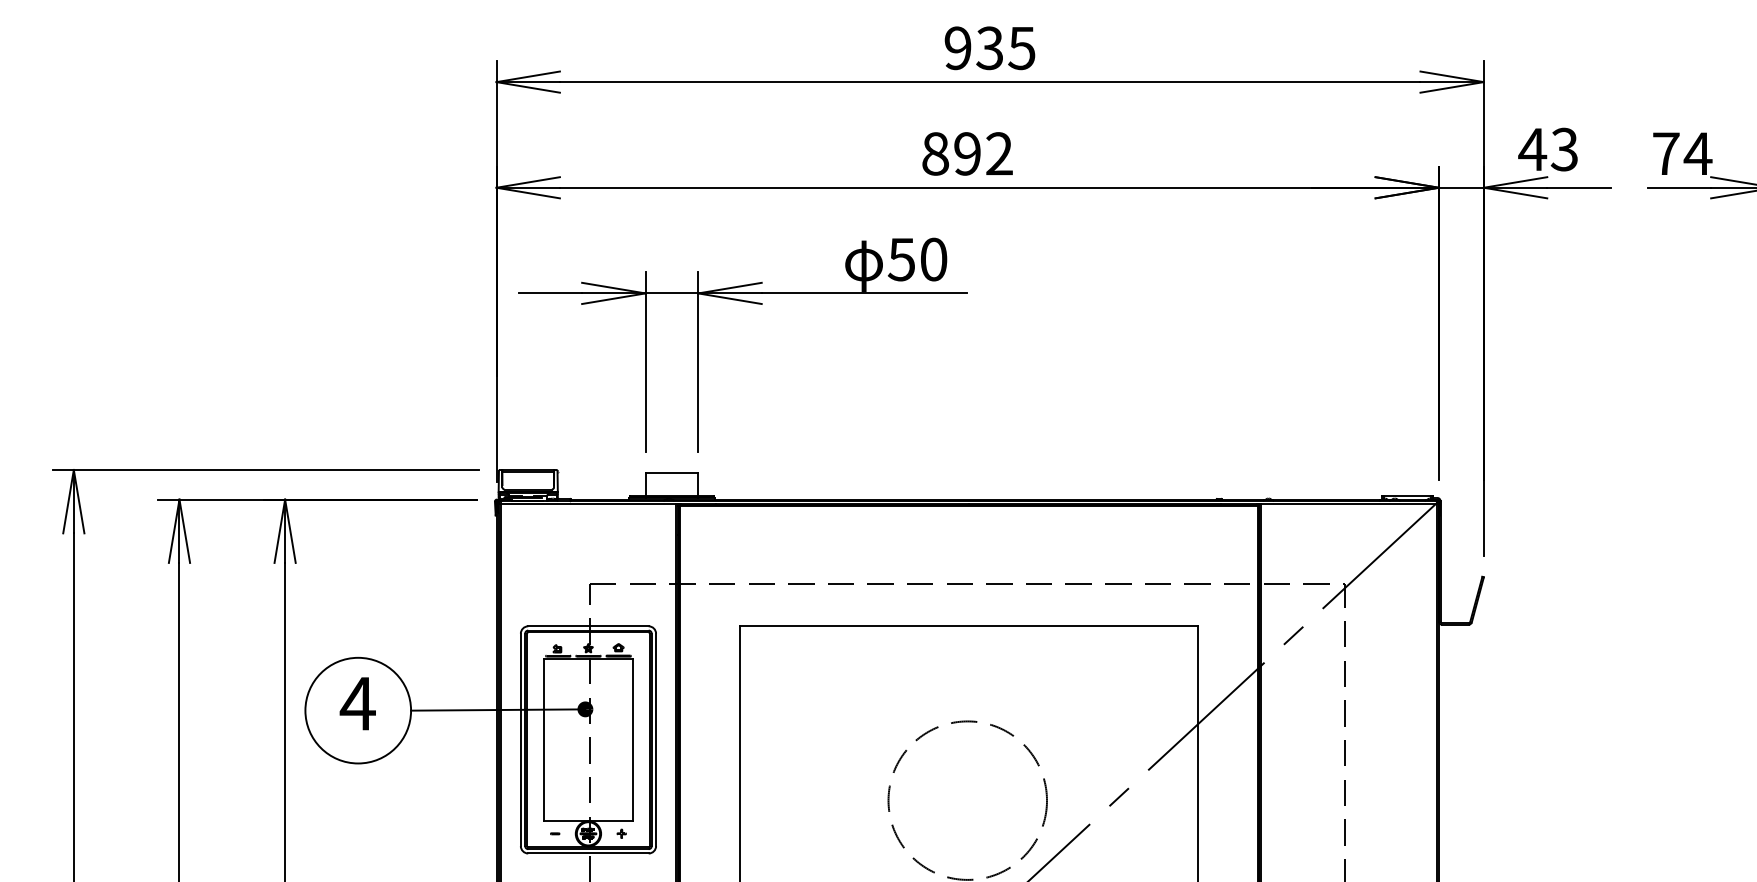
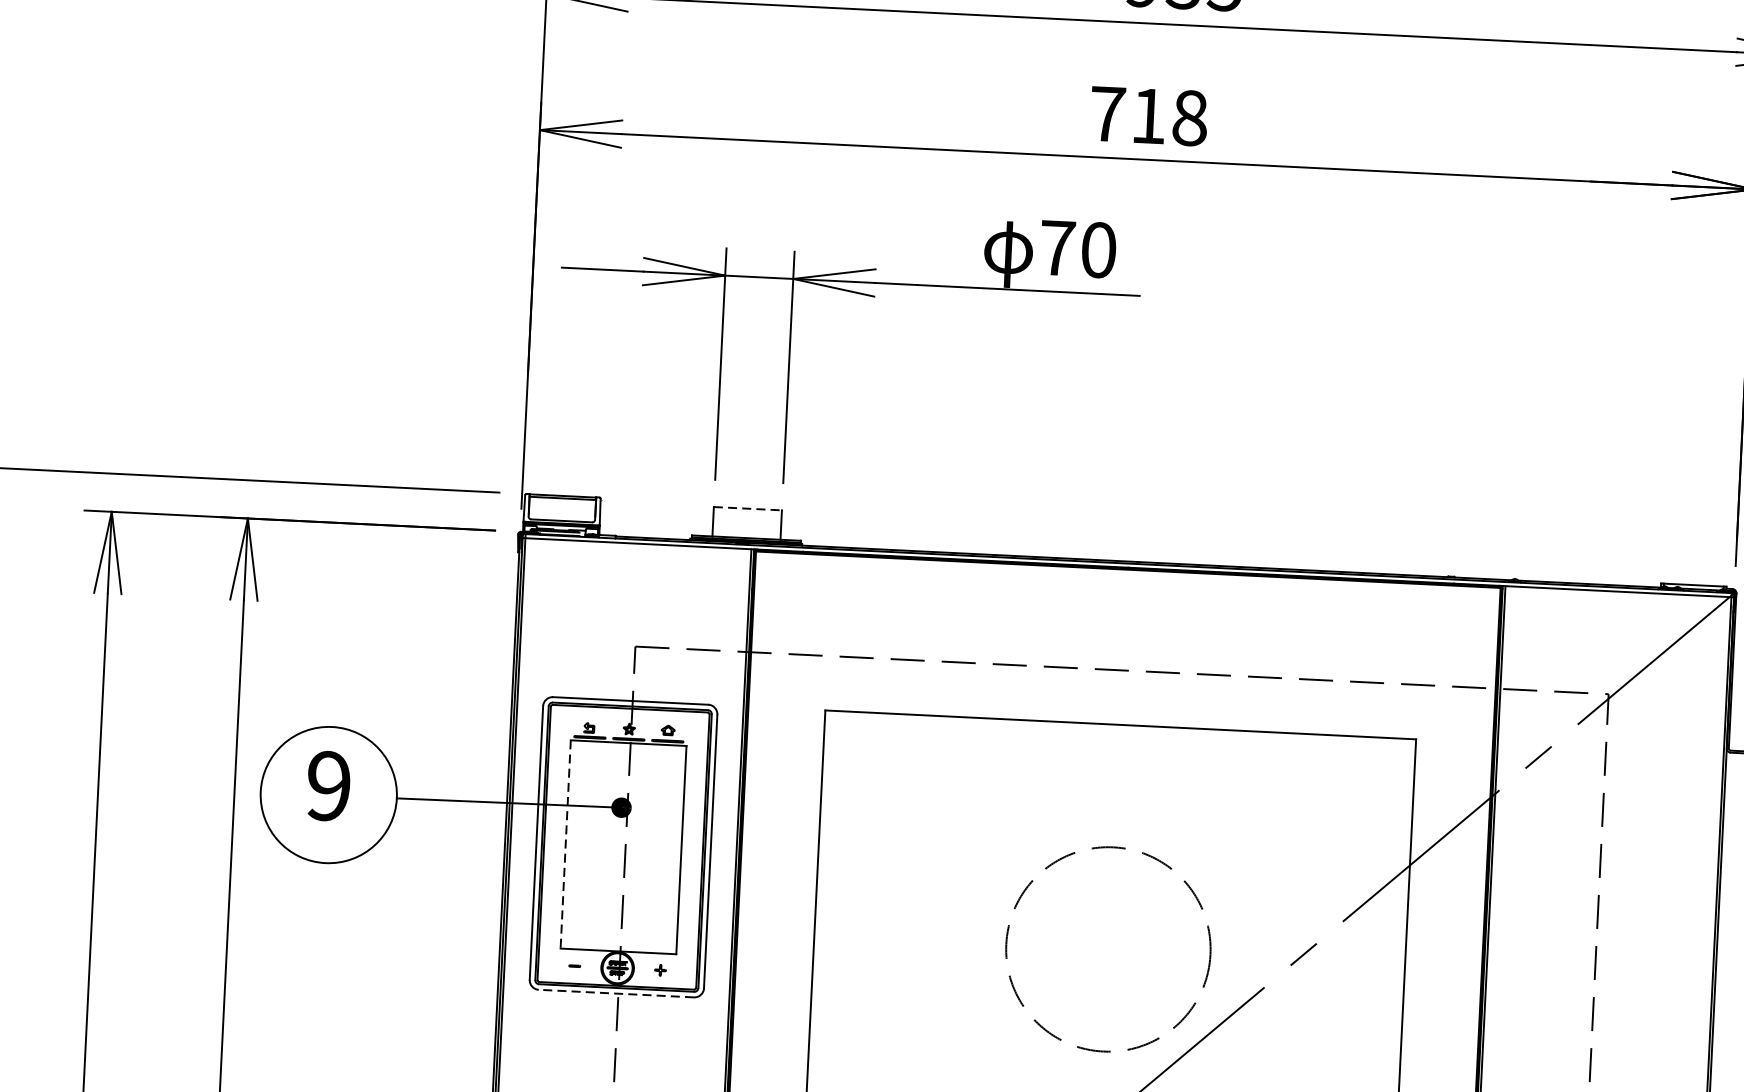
text: (967, 153) -> (1148, 115), 892 -> 718
text: (901, 259) -> (1057, 248), 50 -> 70
line: (672, 473) -> (748, 509), solid -> dashed
text: (357, 703) -> (328, 785), 4 -> 9
line: (543, 739) -> (565, 843), solid -> dashed
line: (587, 853) -> (615, 993), solid -> dashed

